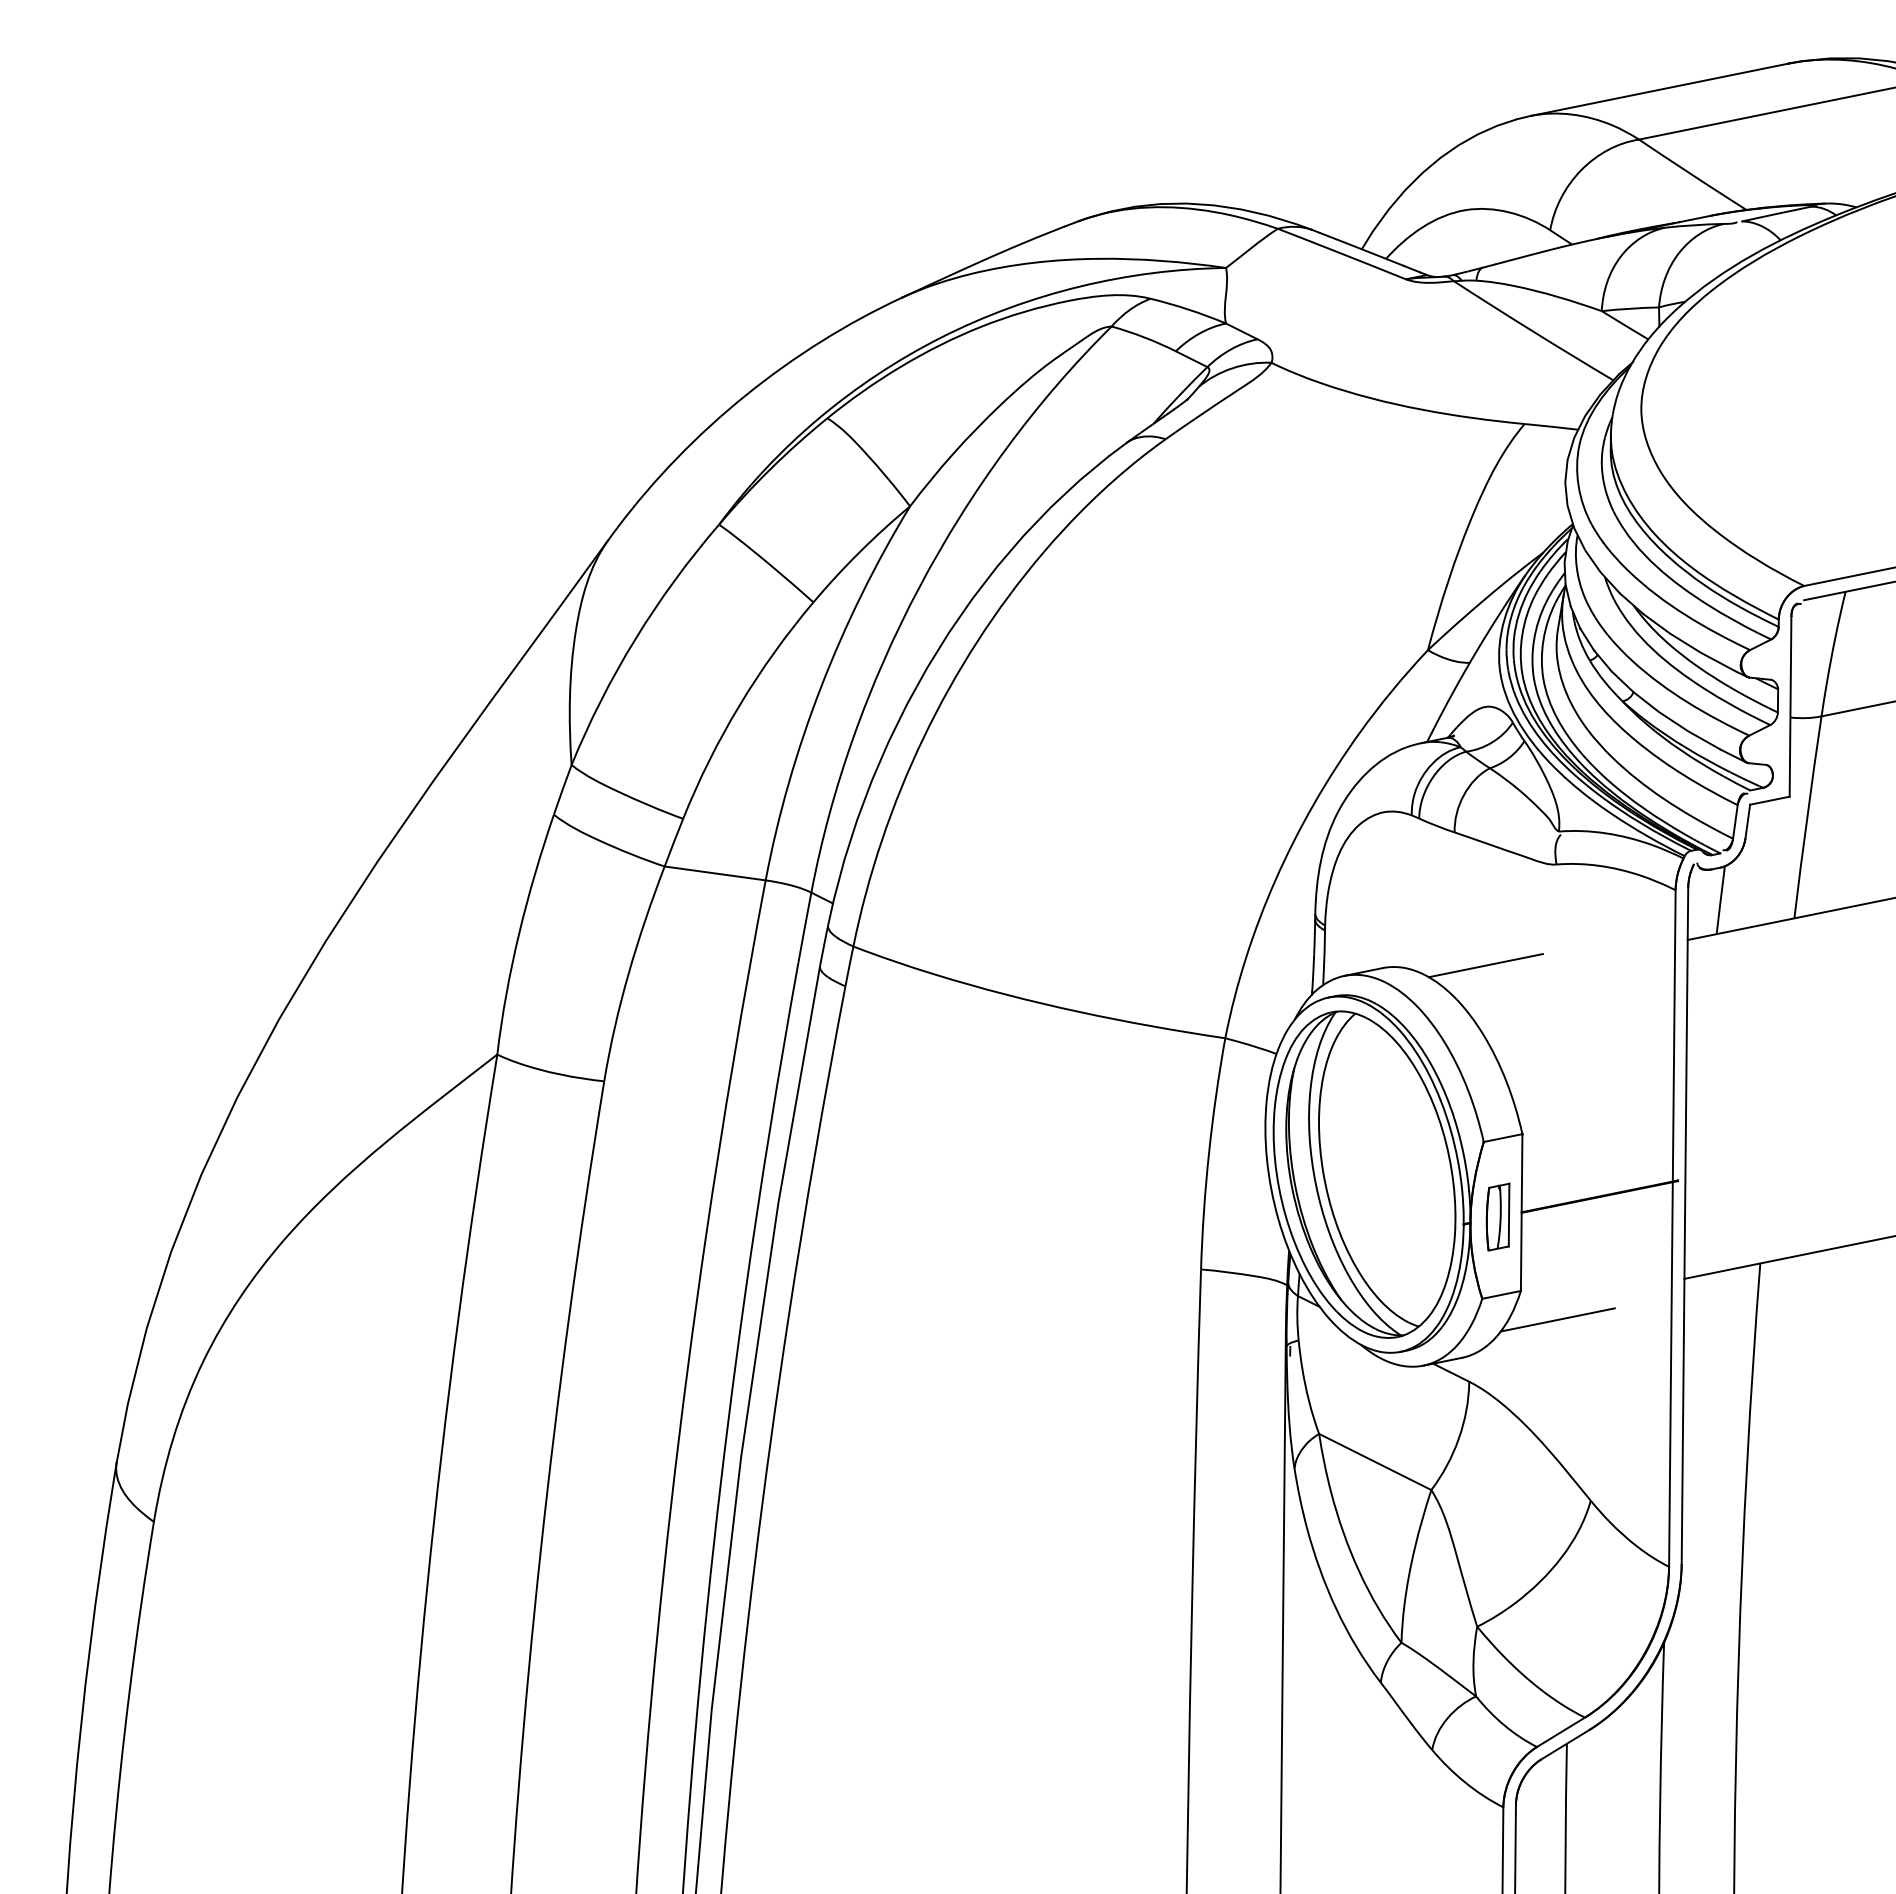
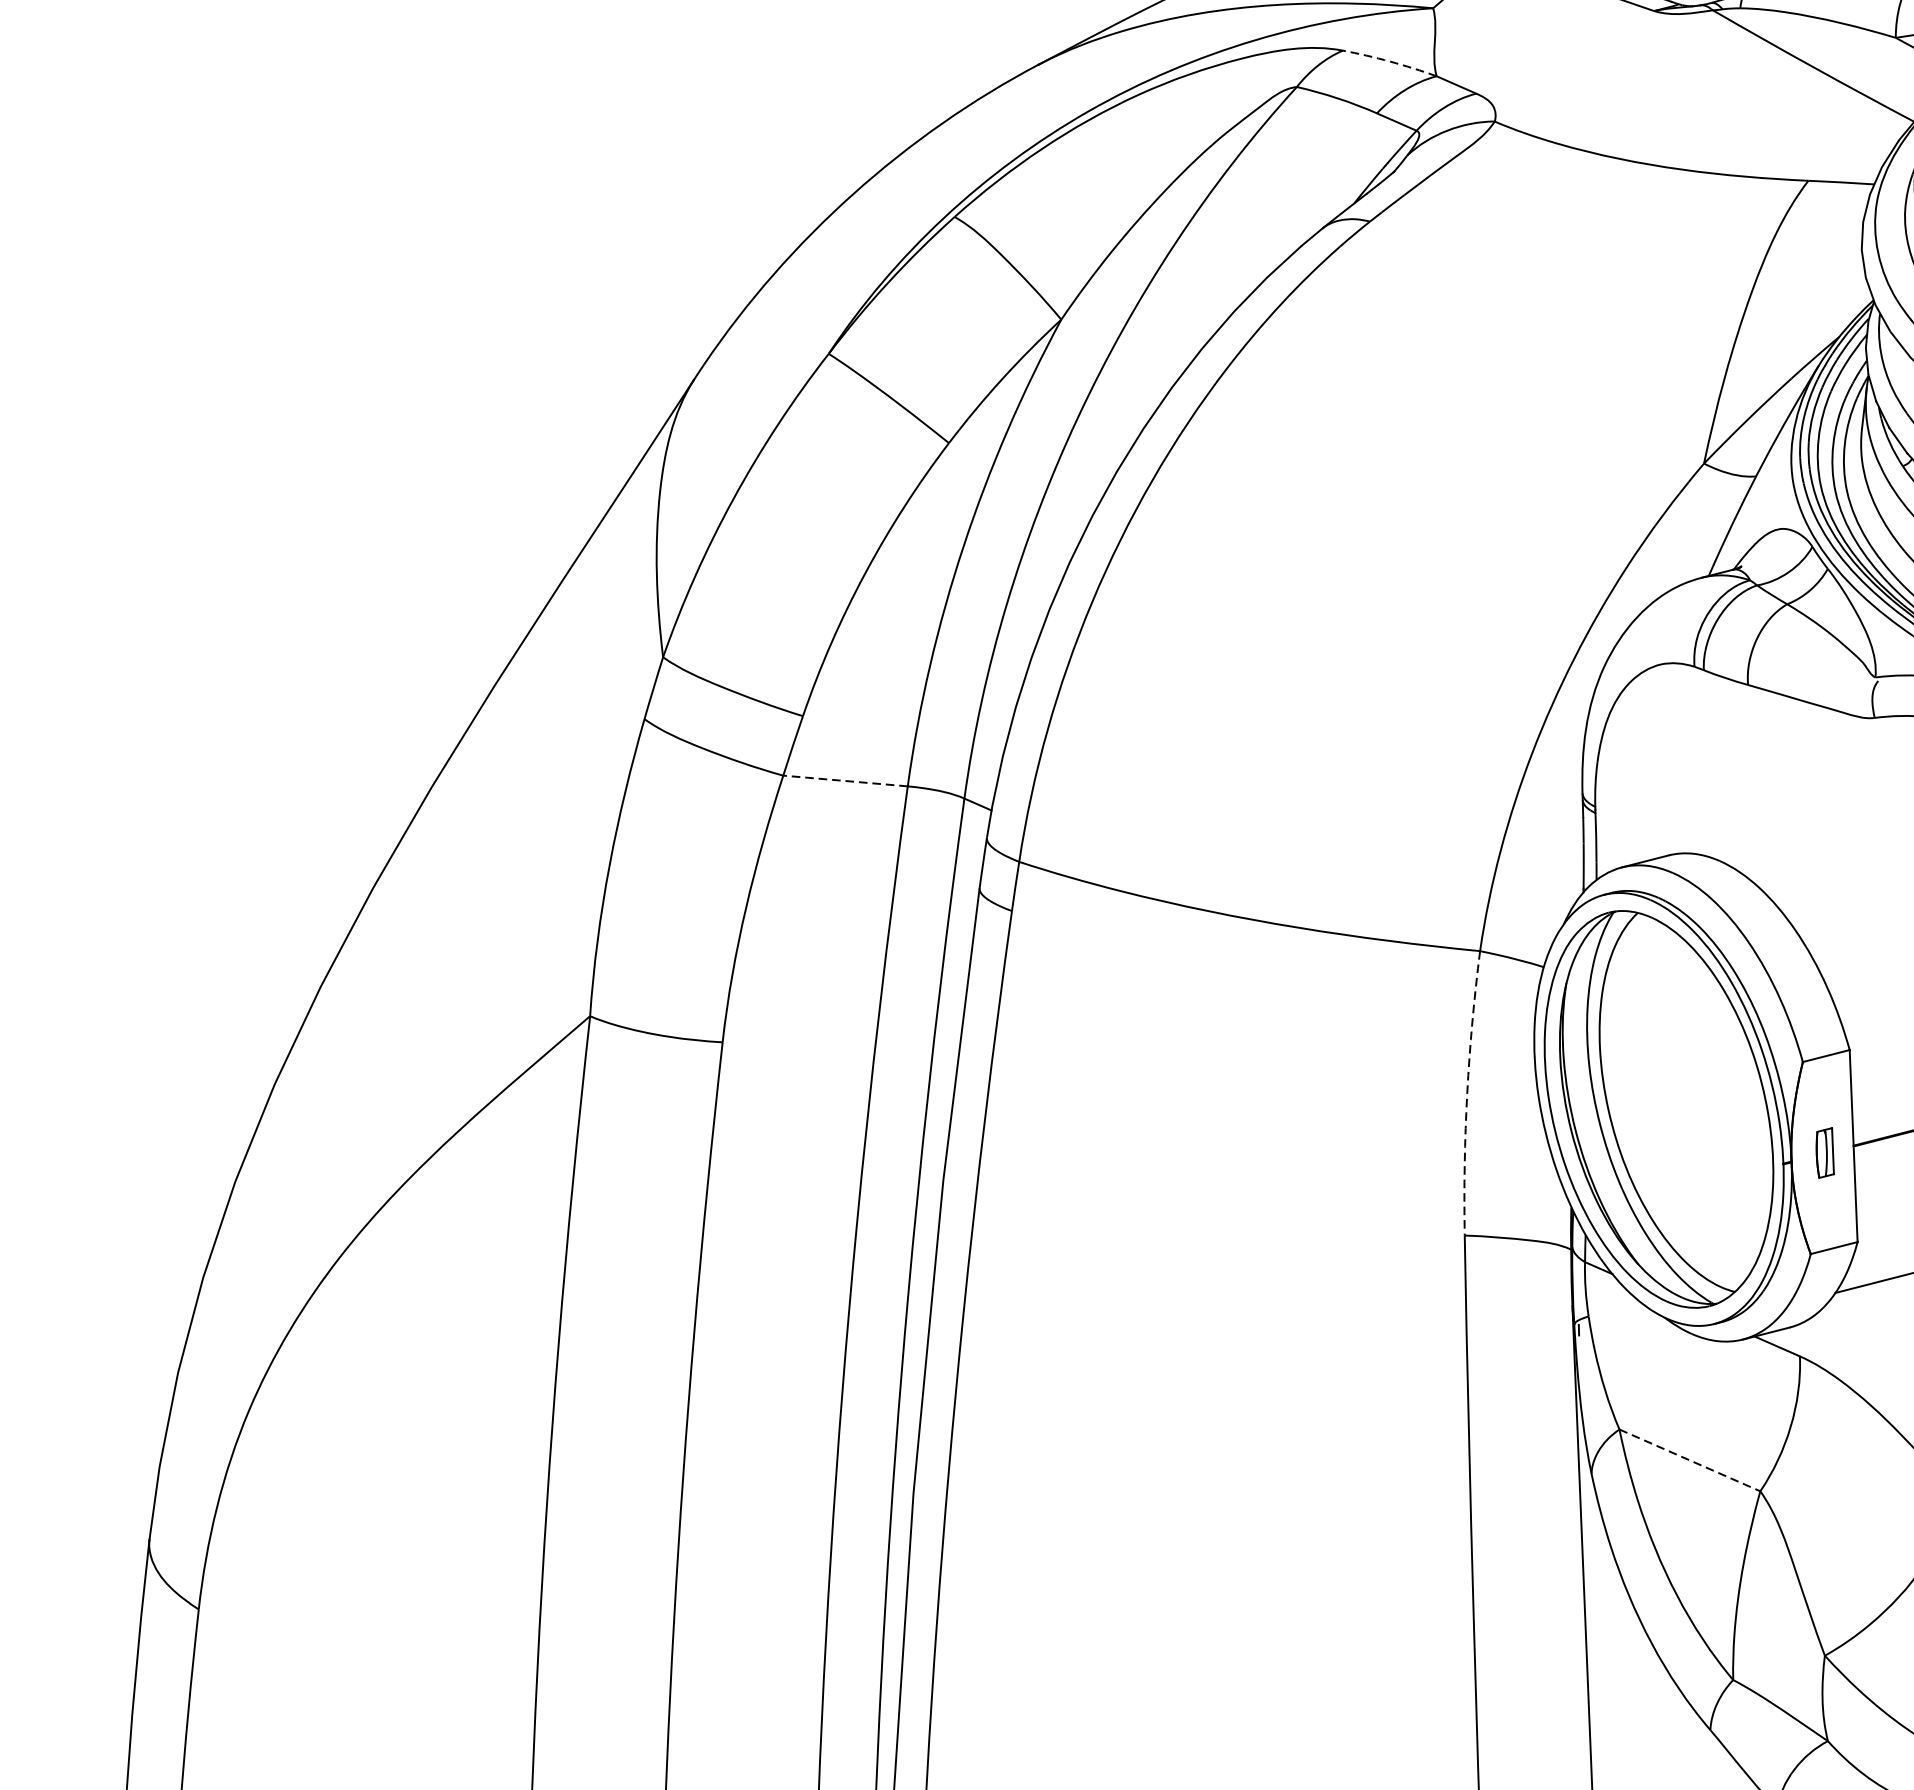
arc: (1188, 309) -> (1389, 61), solid -> dashed
line: (715, 873) -> (845, 781), solid -> dashed
line: (1485, 965) -> (1794, 845), removed
arc: (1208, 1153) -> (1466, 1093), solid -> dashed
part: (1497, 1216) -> (1824, 1152), size x0.6
line: (1375, 1461) -> (1690, 1459), solid -> dashed

